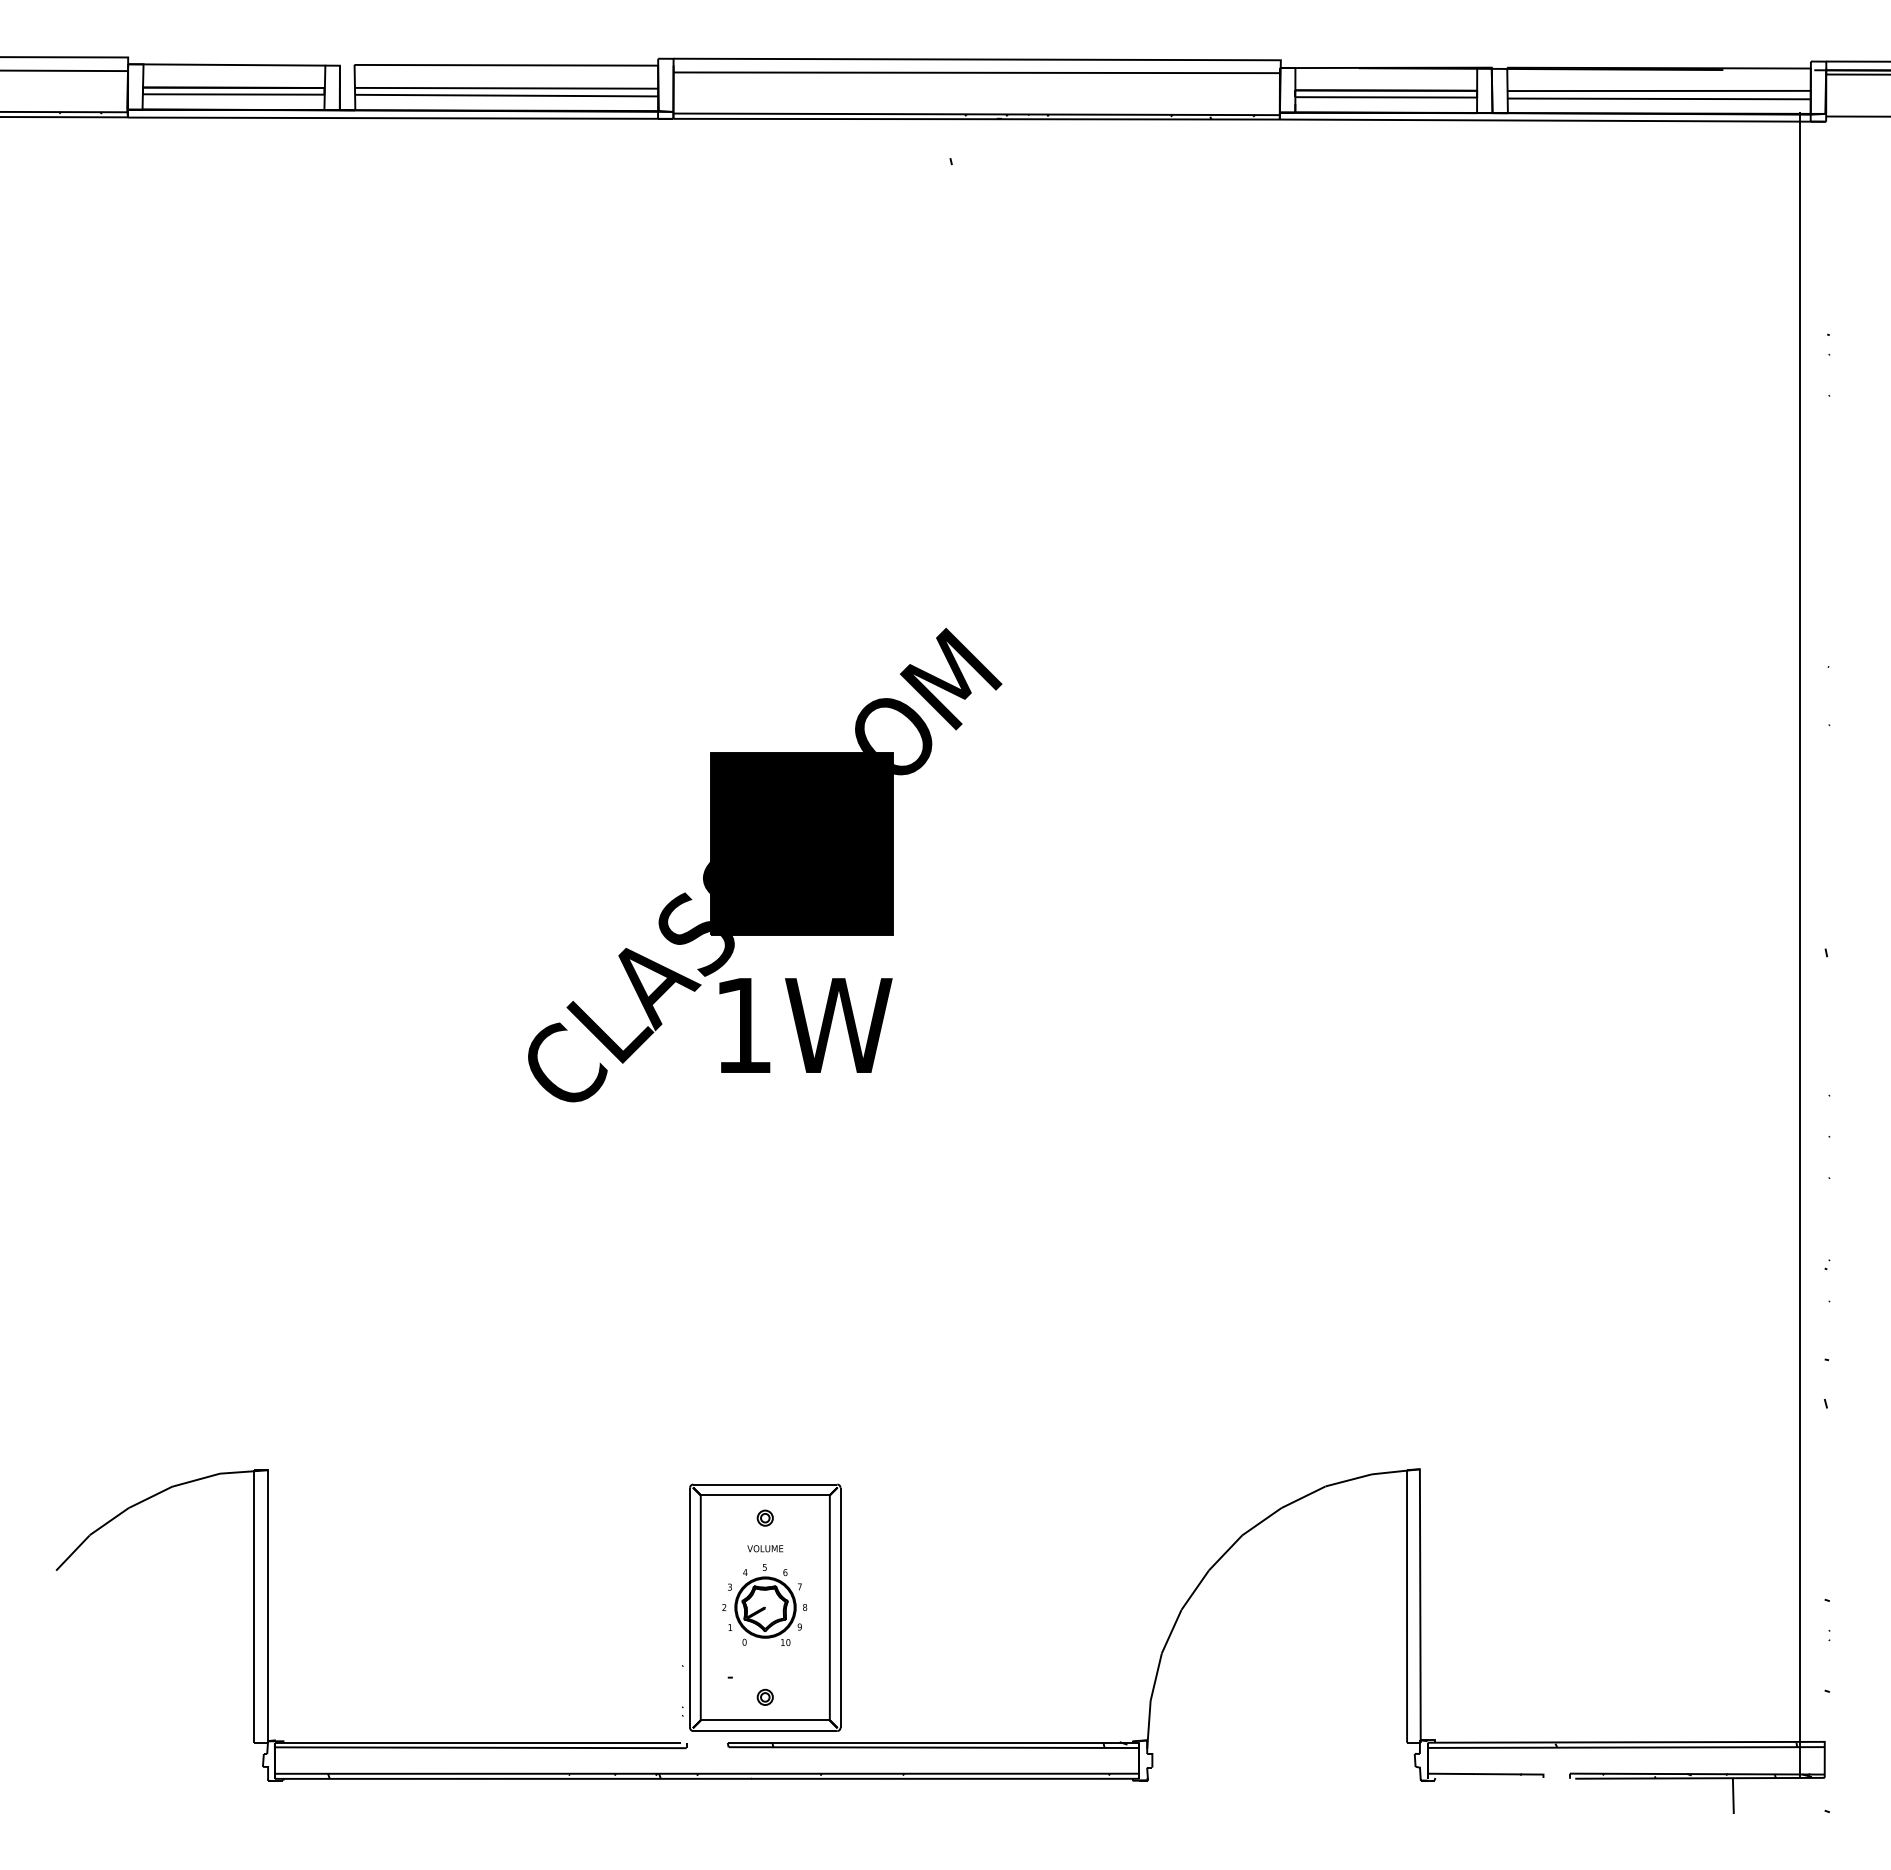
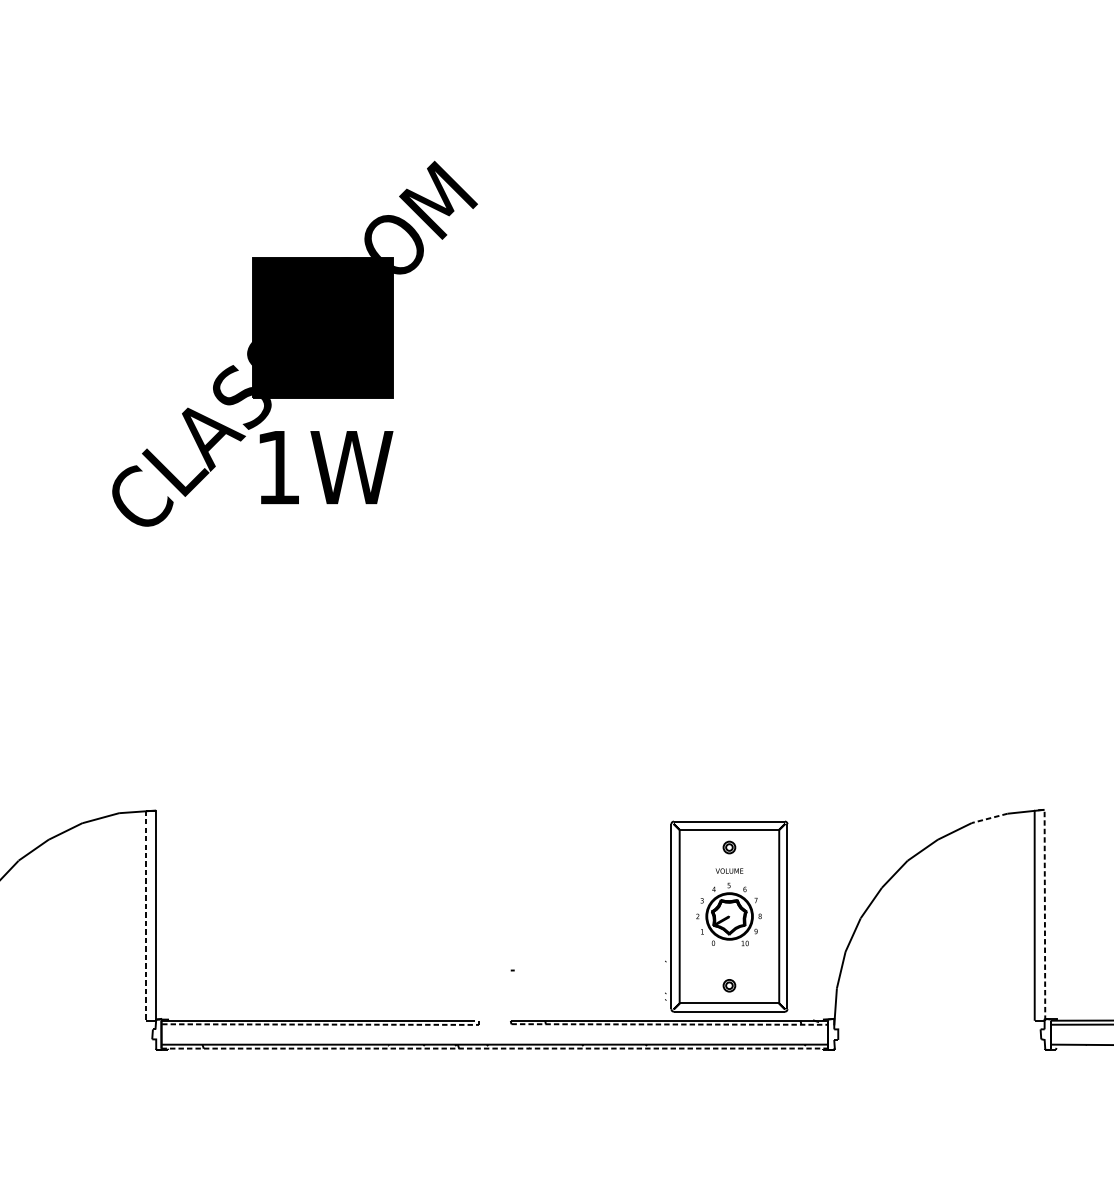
part: (765, 864) -> (295, 343), moved
line: (1348, 1480) -> (989, 818), solid -> dashed
line: (1420, 1599) -> (1045, 910), solid -> dashed
line: (254, 1607) -> (145, 916), solid -> dashed
part: (761, 1607) -> (726, 916), moved
line: (481, 1747) -> (320, 1024), solid -> dashed
line: (934, 1747) -> (670, 1024), solid -> dashed
line: (707, 1778) -> (495, 1048), solid -> dashed

